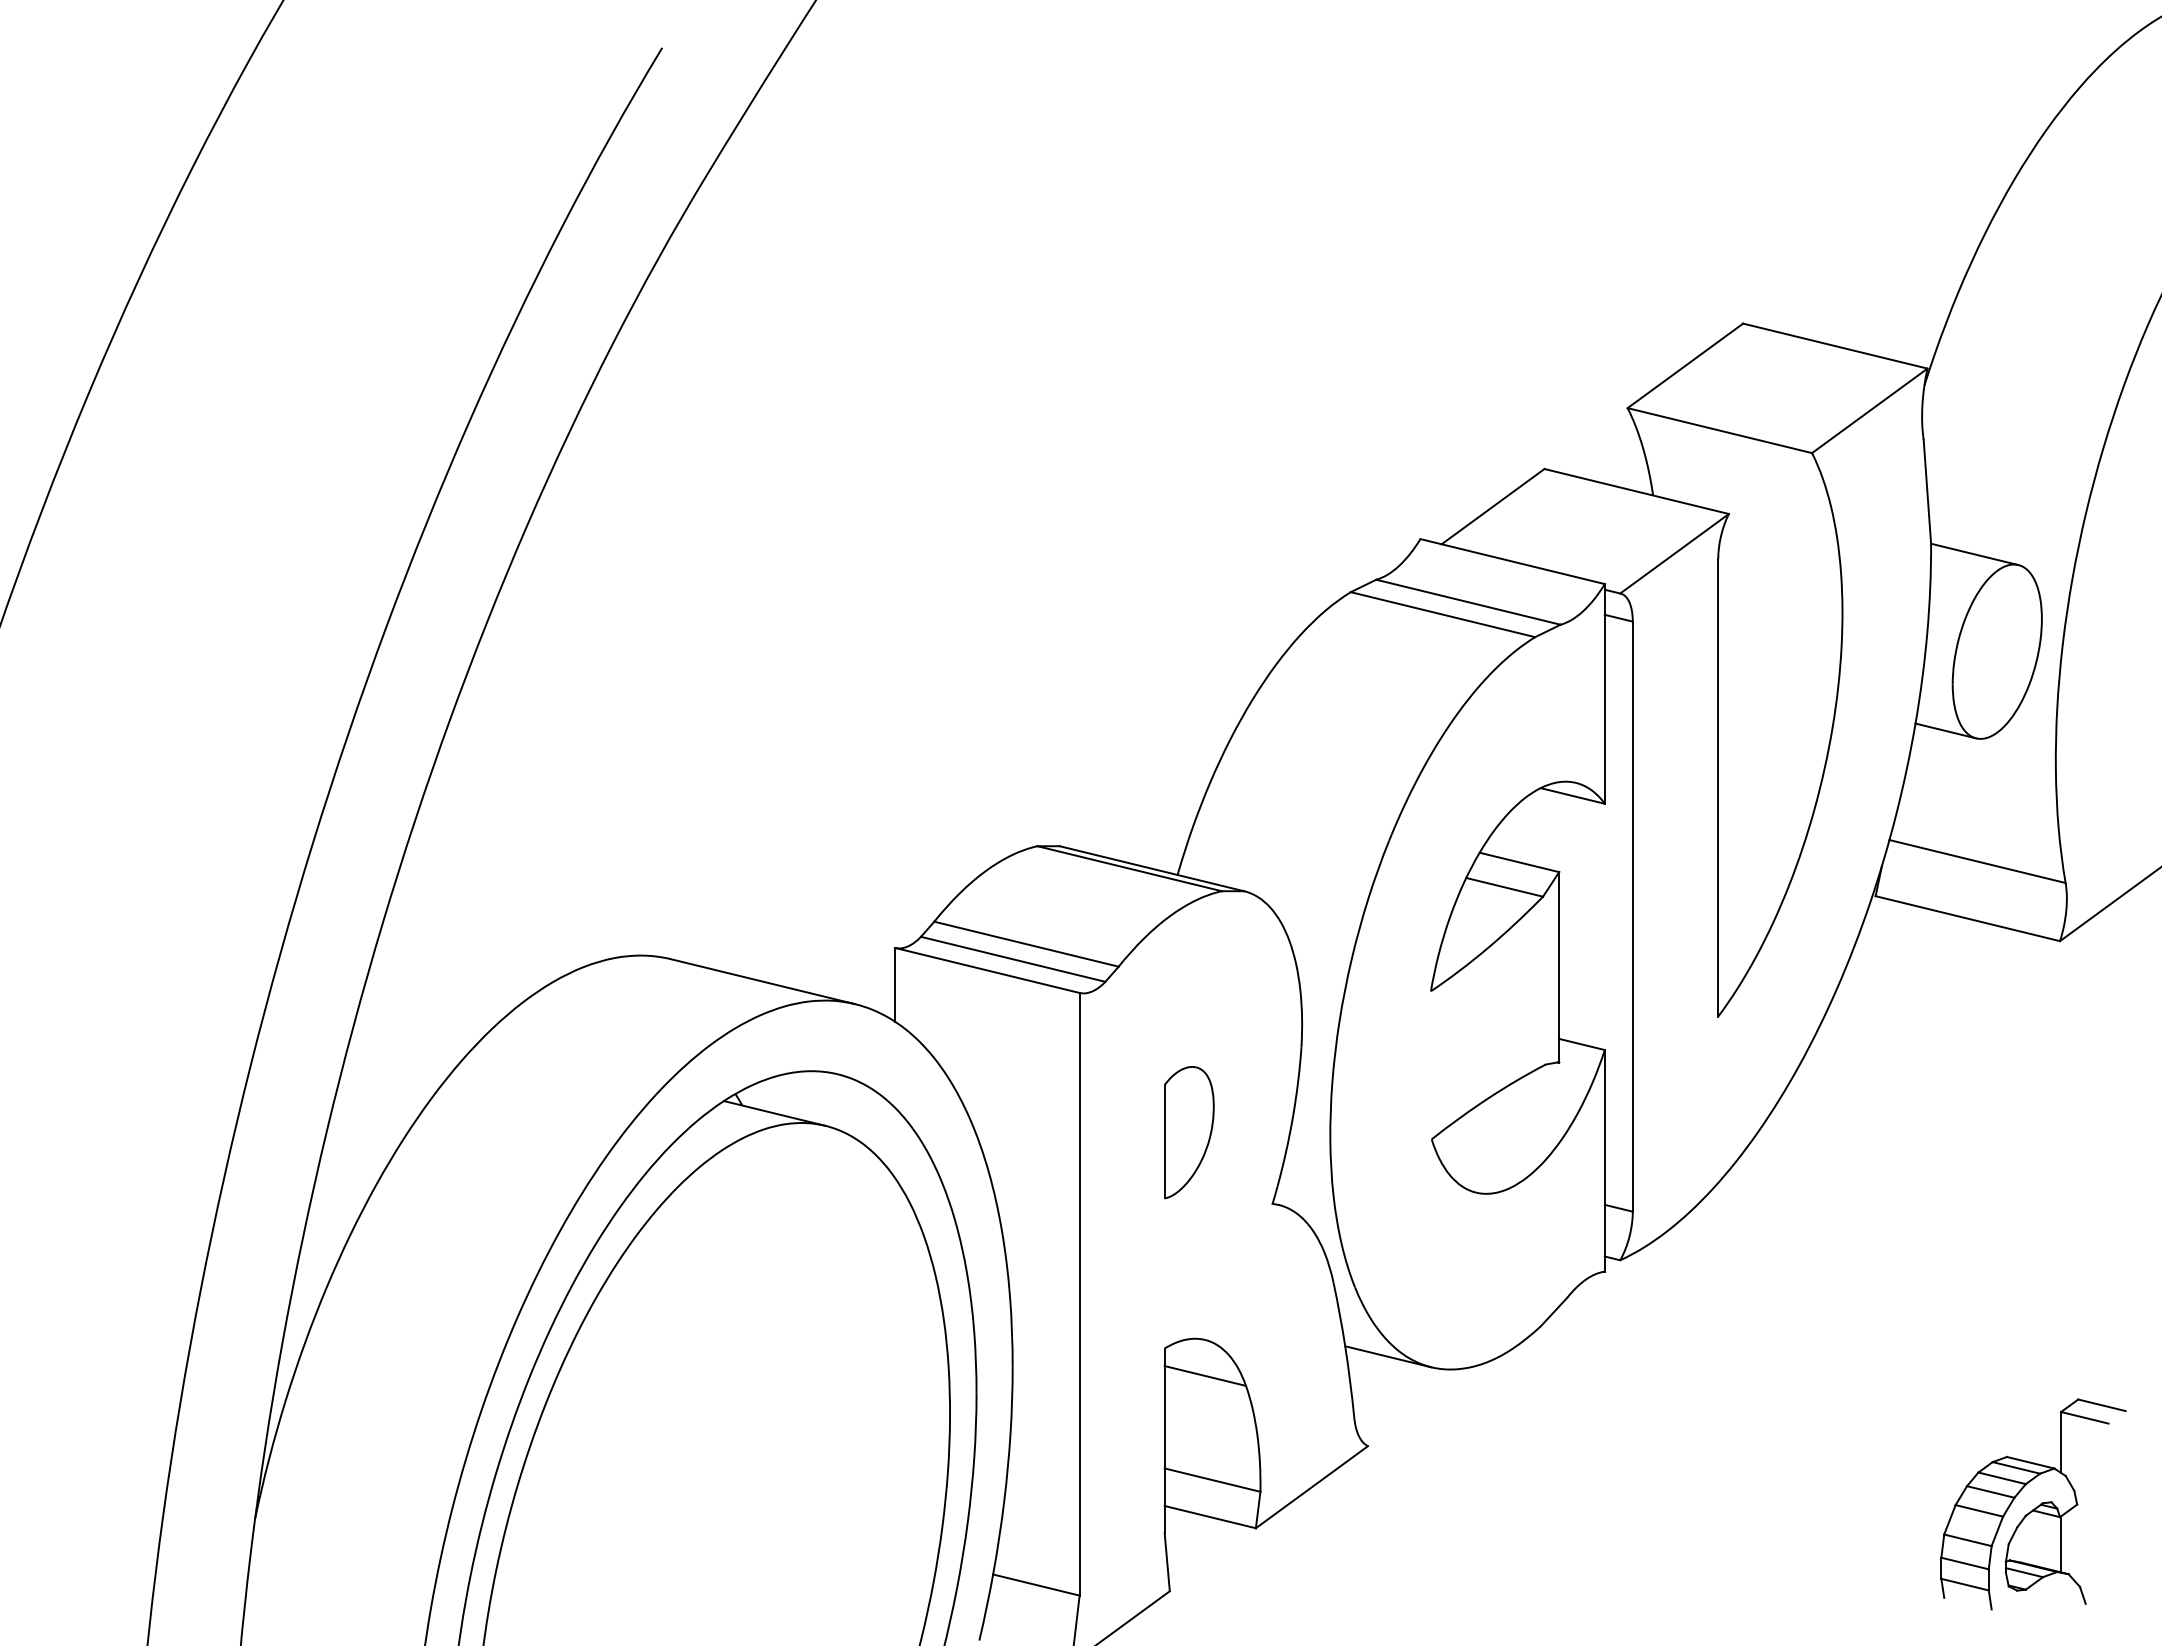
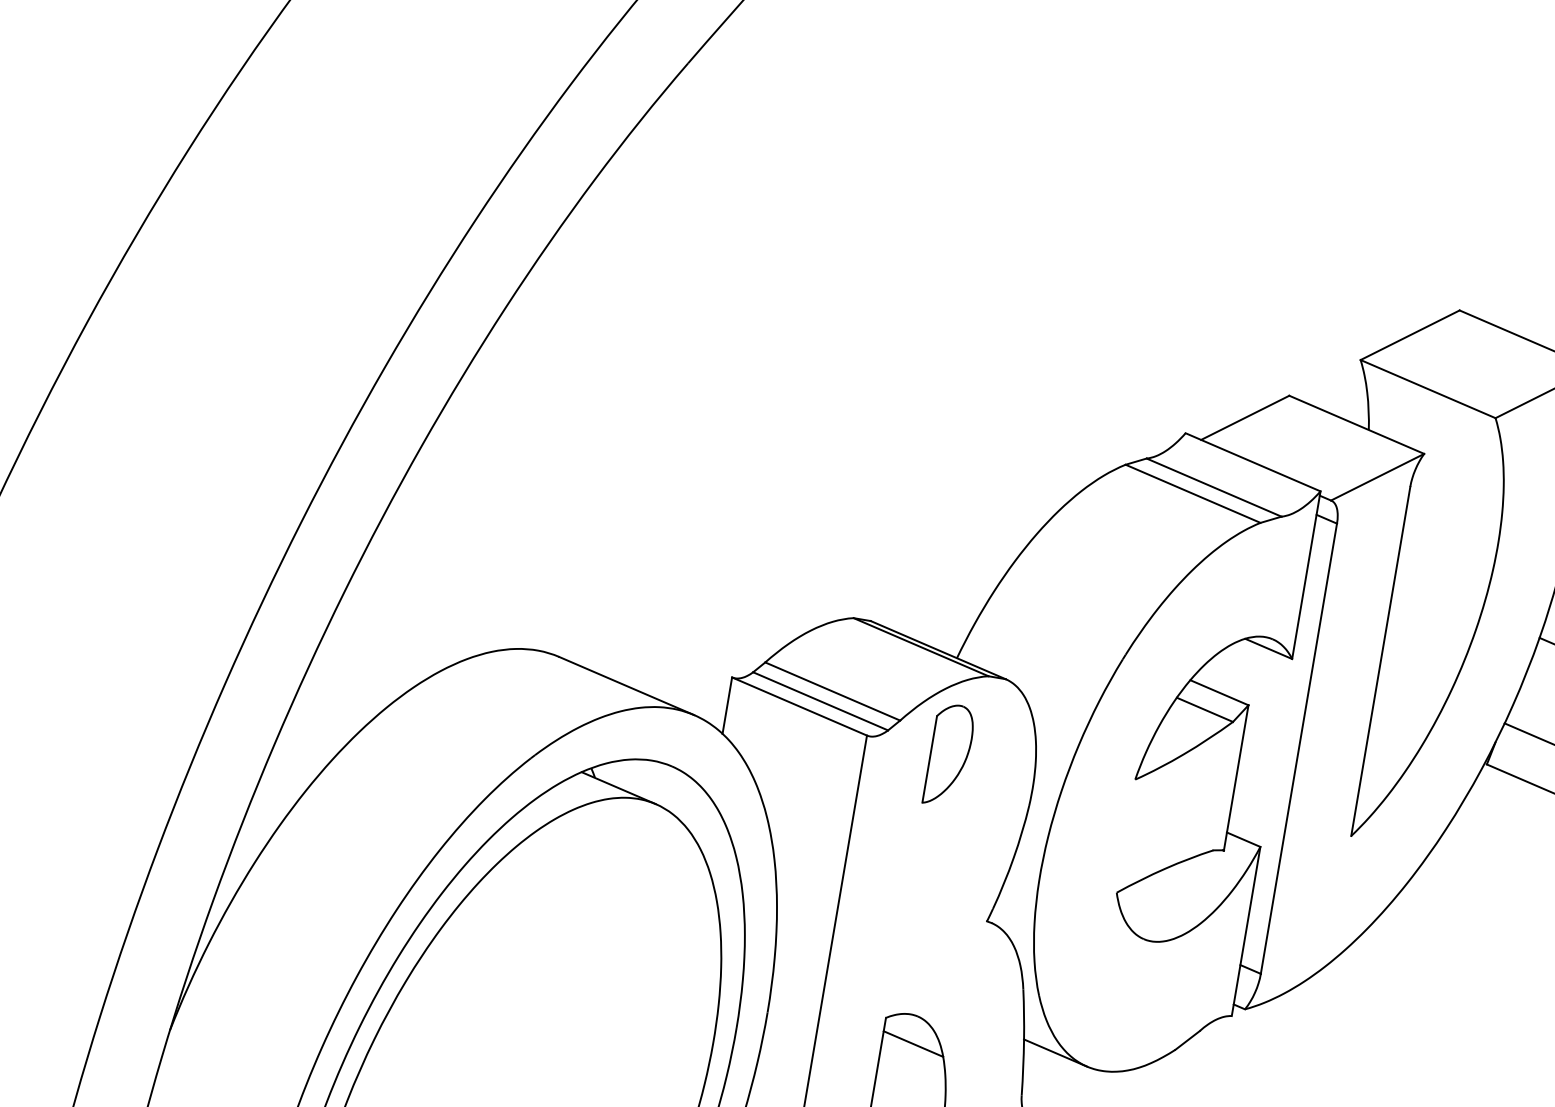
part: (1189, 1132) -> (949, 755), moved

